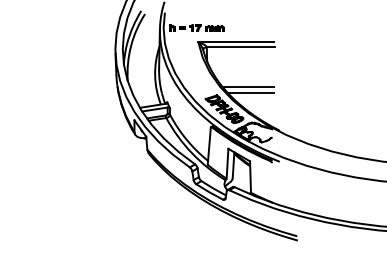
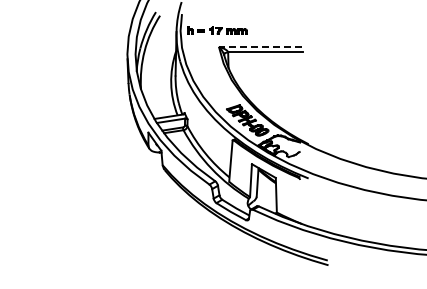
line: (235, 42) -> (259, 46), solid -> dashed
line: (248, 87) -> (274, 96), removed
line: (250, 92) -> (276, 102), removed

